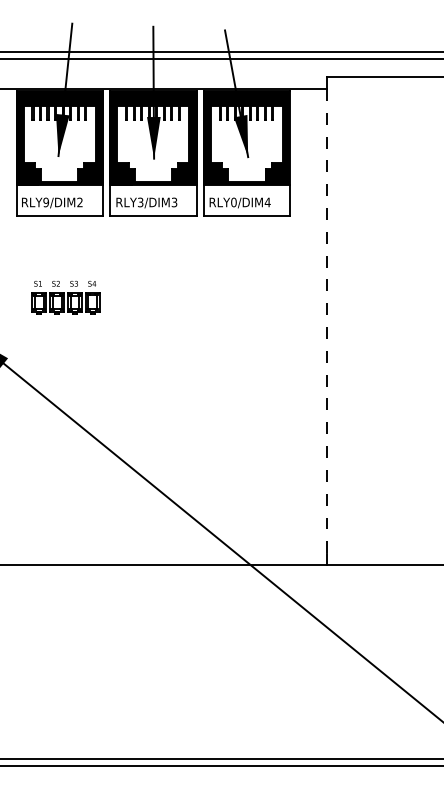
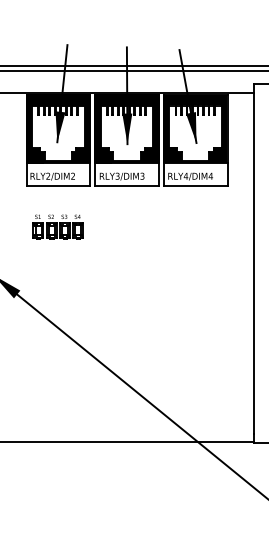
text: (46, 202) -> (48, 176), RLY9/DIM2 -> RLY2/DIM2
text: (233, 202) -> (185, 176), RLY0/DIM4 -> RLY4/DIM4
part: (65, 297) -> (58, 226), moved
line: (326, 321) -> (253, 263), dashed -> solid

